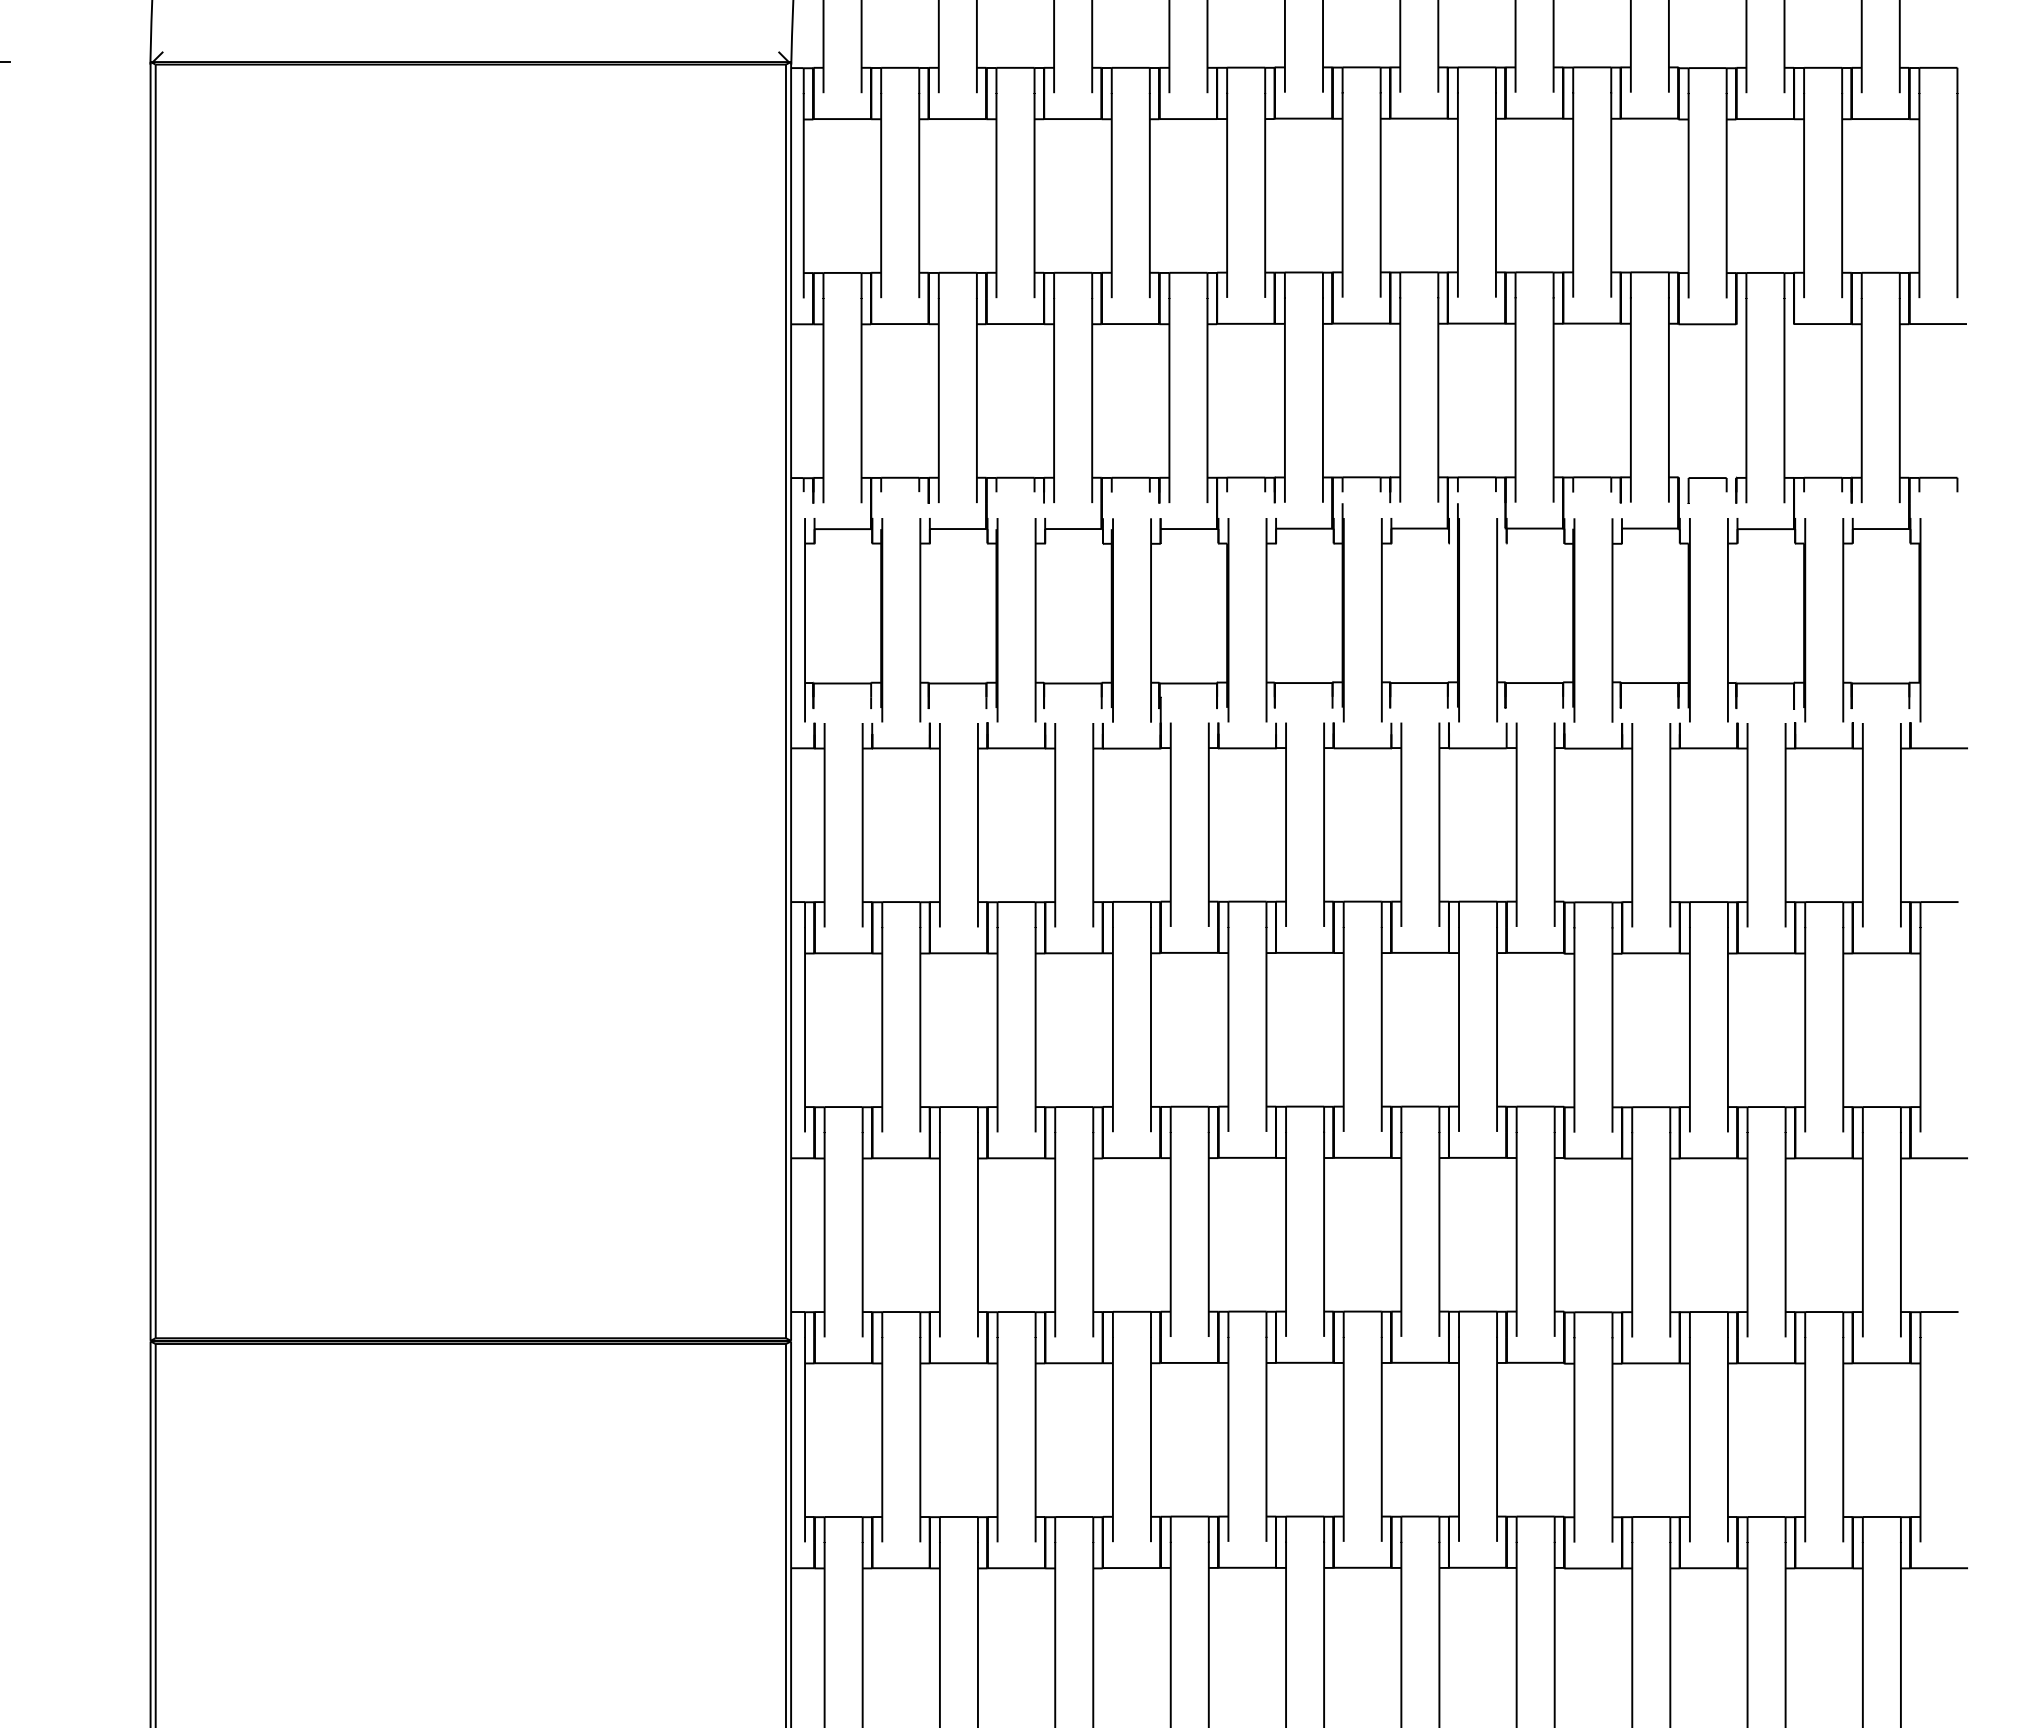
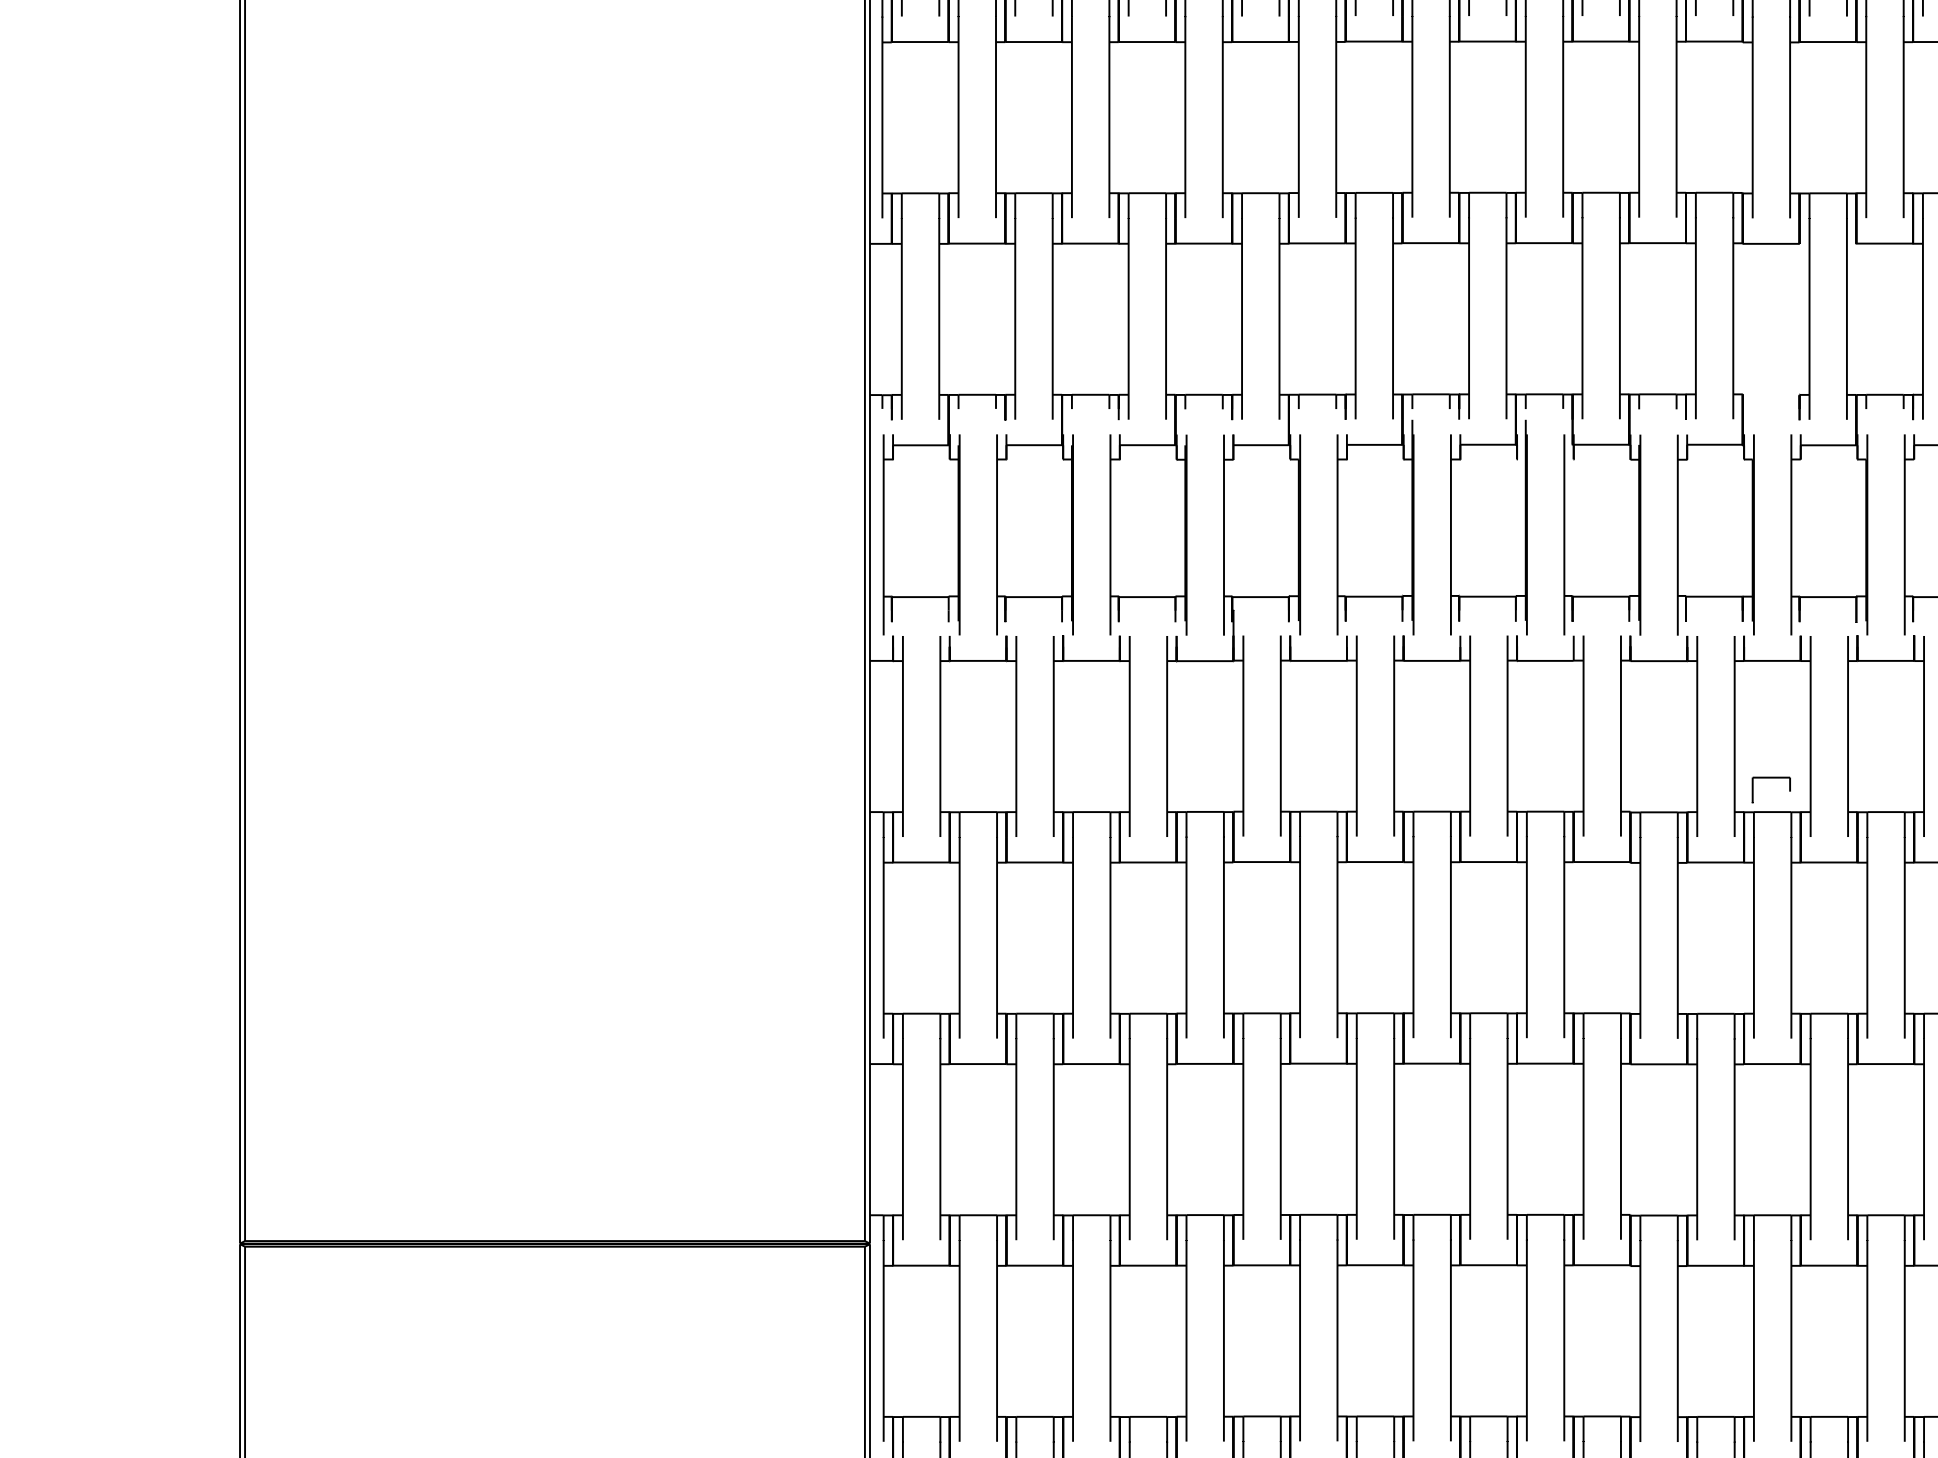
part: (1707, 478) -> (1771, 778), moved

